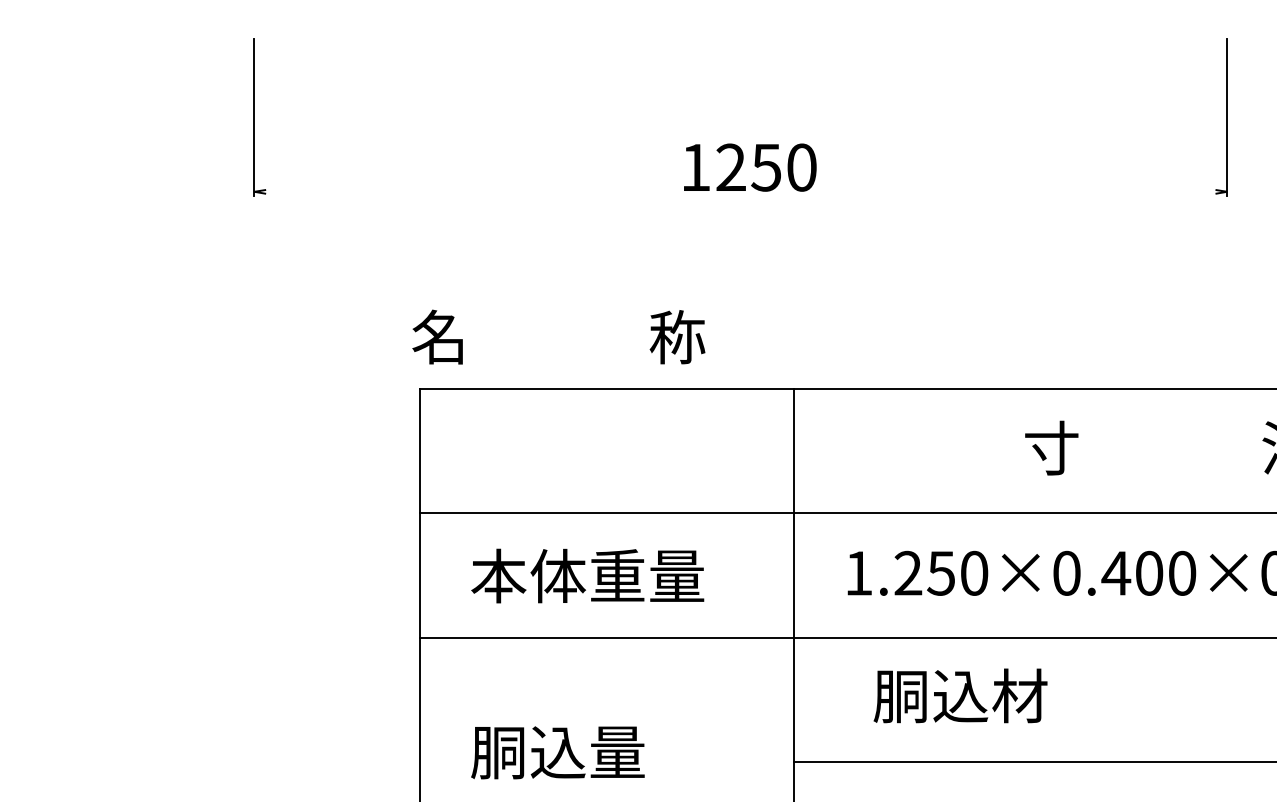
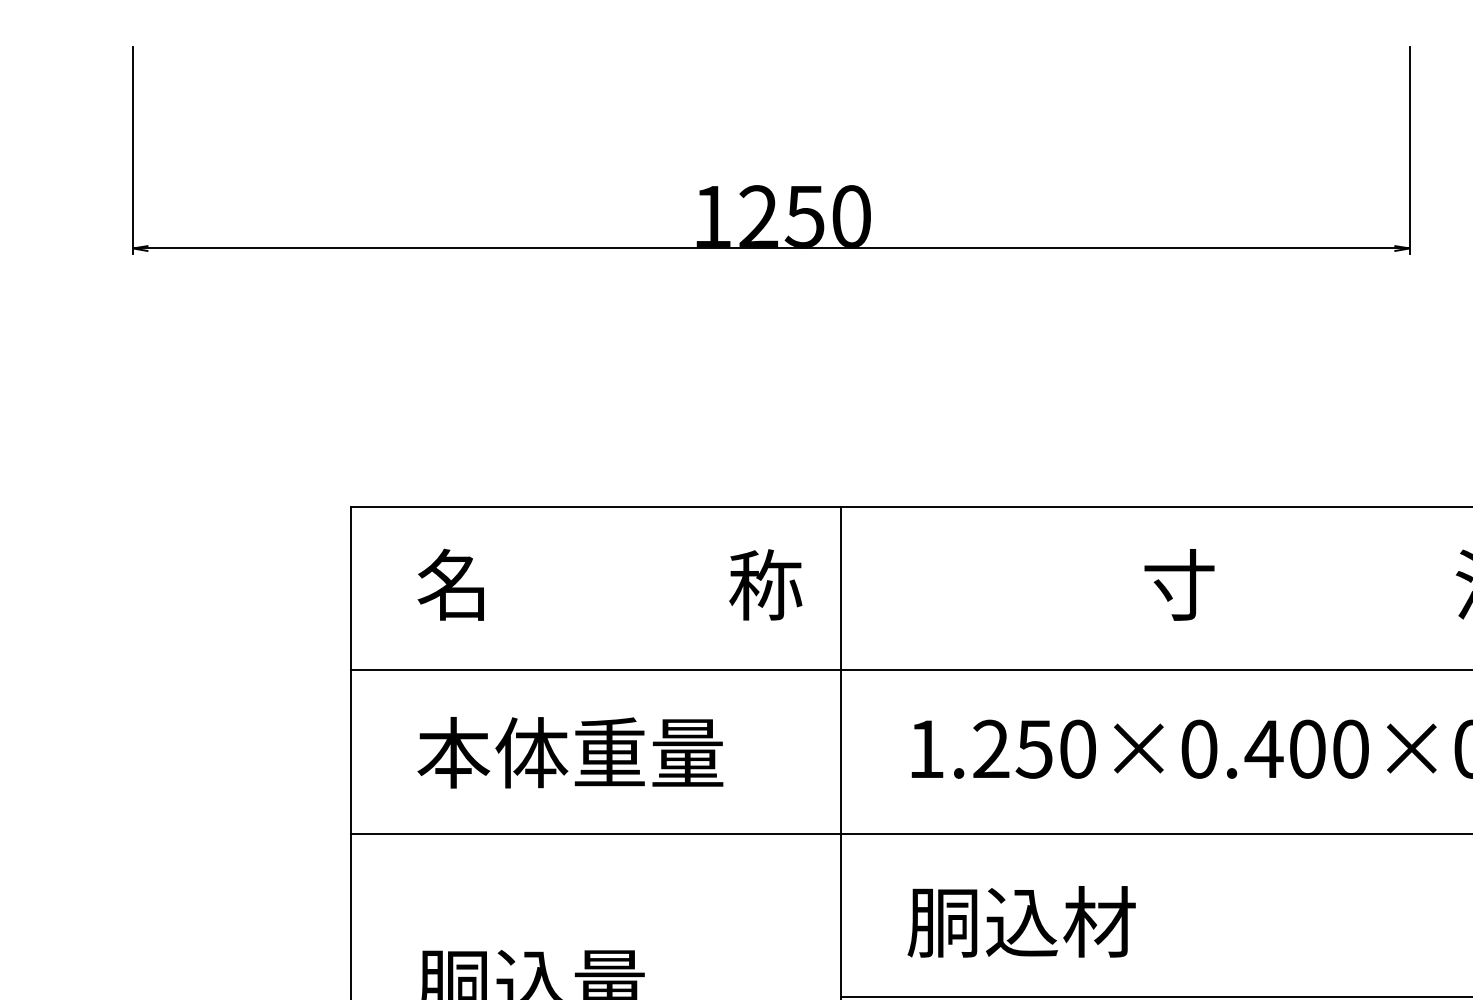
line: (740, 191) -> (770, 248), added
text: (558, 336) -> (609, 584), moved
text: (960, 695) -> (1021, 921), moved

